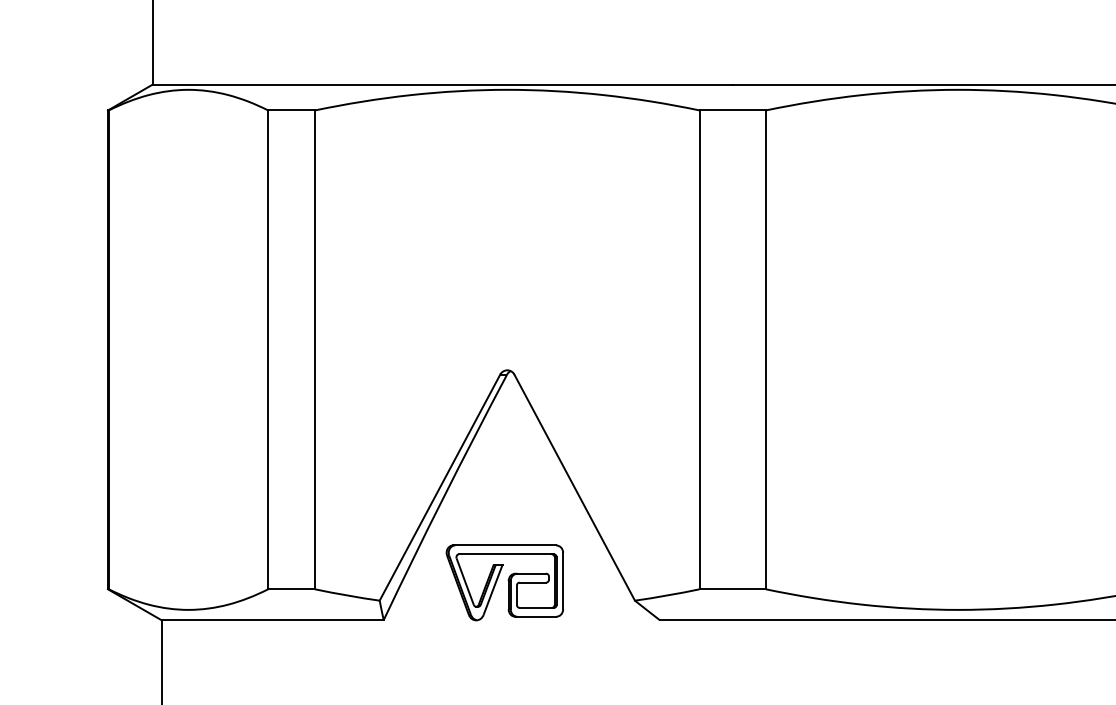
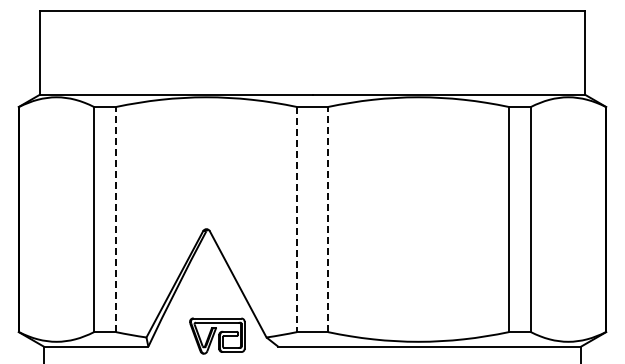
line: (315, 349) -> (116, 219), solid -> dashed
line: (698, 349) -> (296, 219), solid -> dashed
line: (766, 349) -> (328, 219), solid -> dashed
part: (505, 581) -> (217, 335), moved

